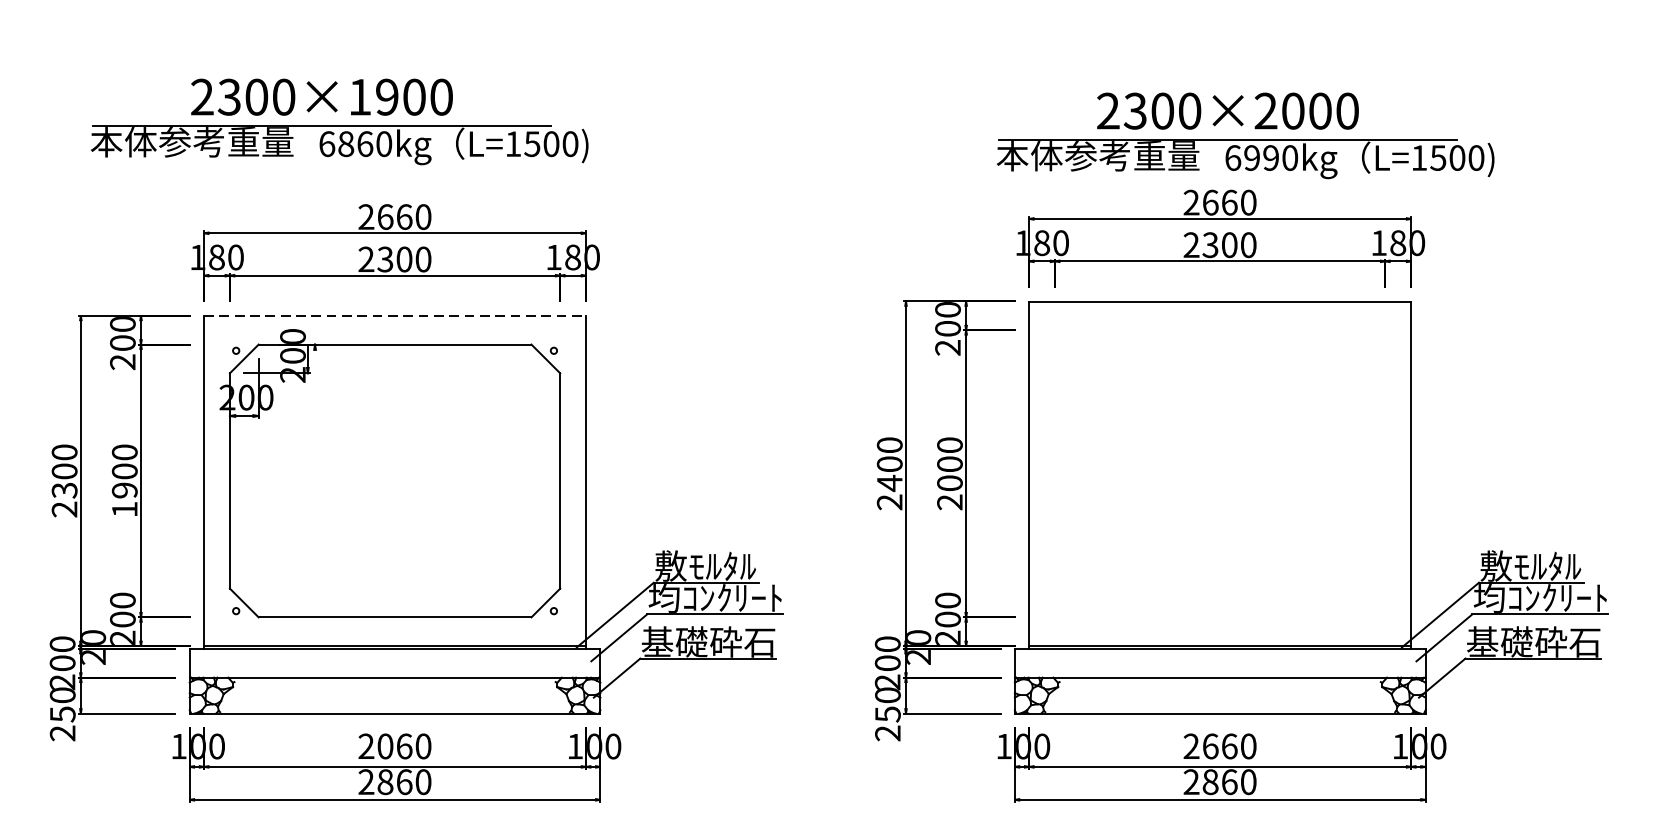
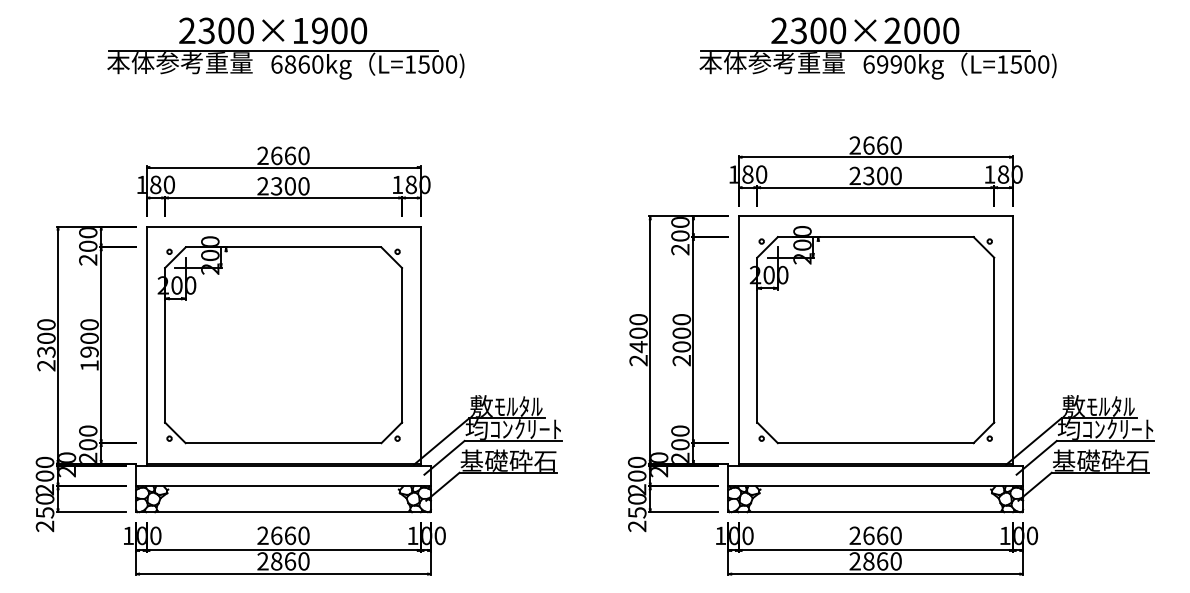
part: (339, 121) -> (285, 48), moved
part: (1244, 135) -> (877, 48), moved
line: (396, 315) -> (284, 226), dashed -> solid
part: (1215, 467) -> (872, 335), added
text: (385, 746) -> (276, 535), 2060 -> 2660

